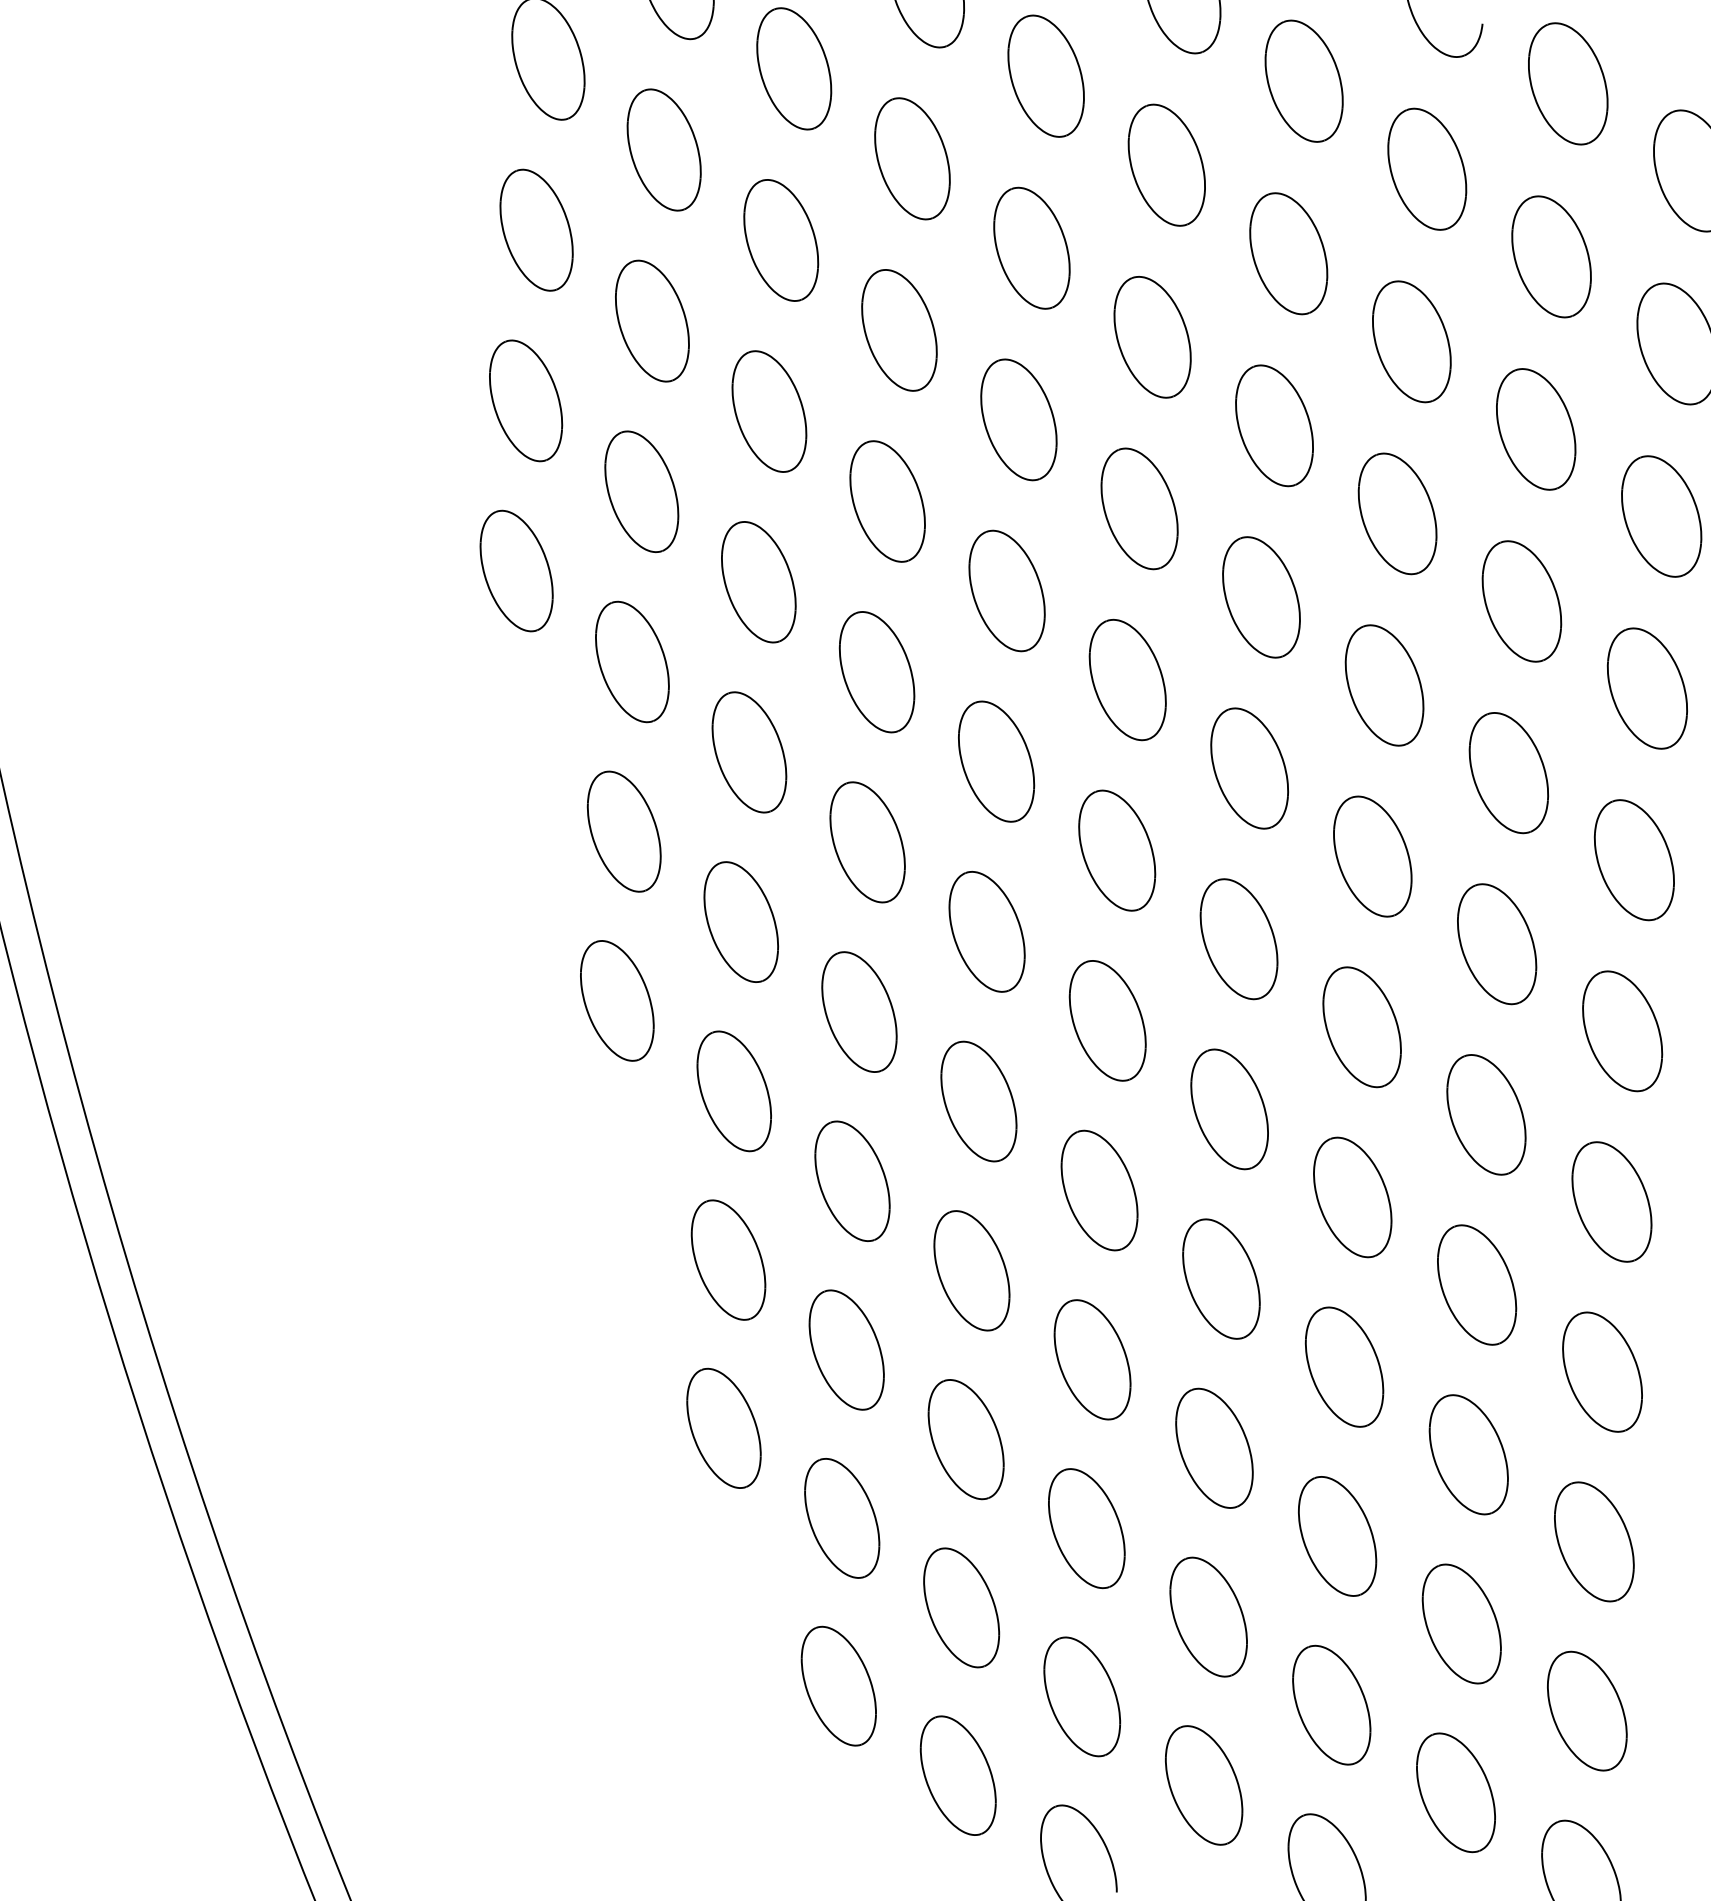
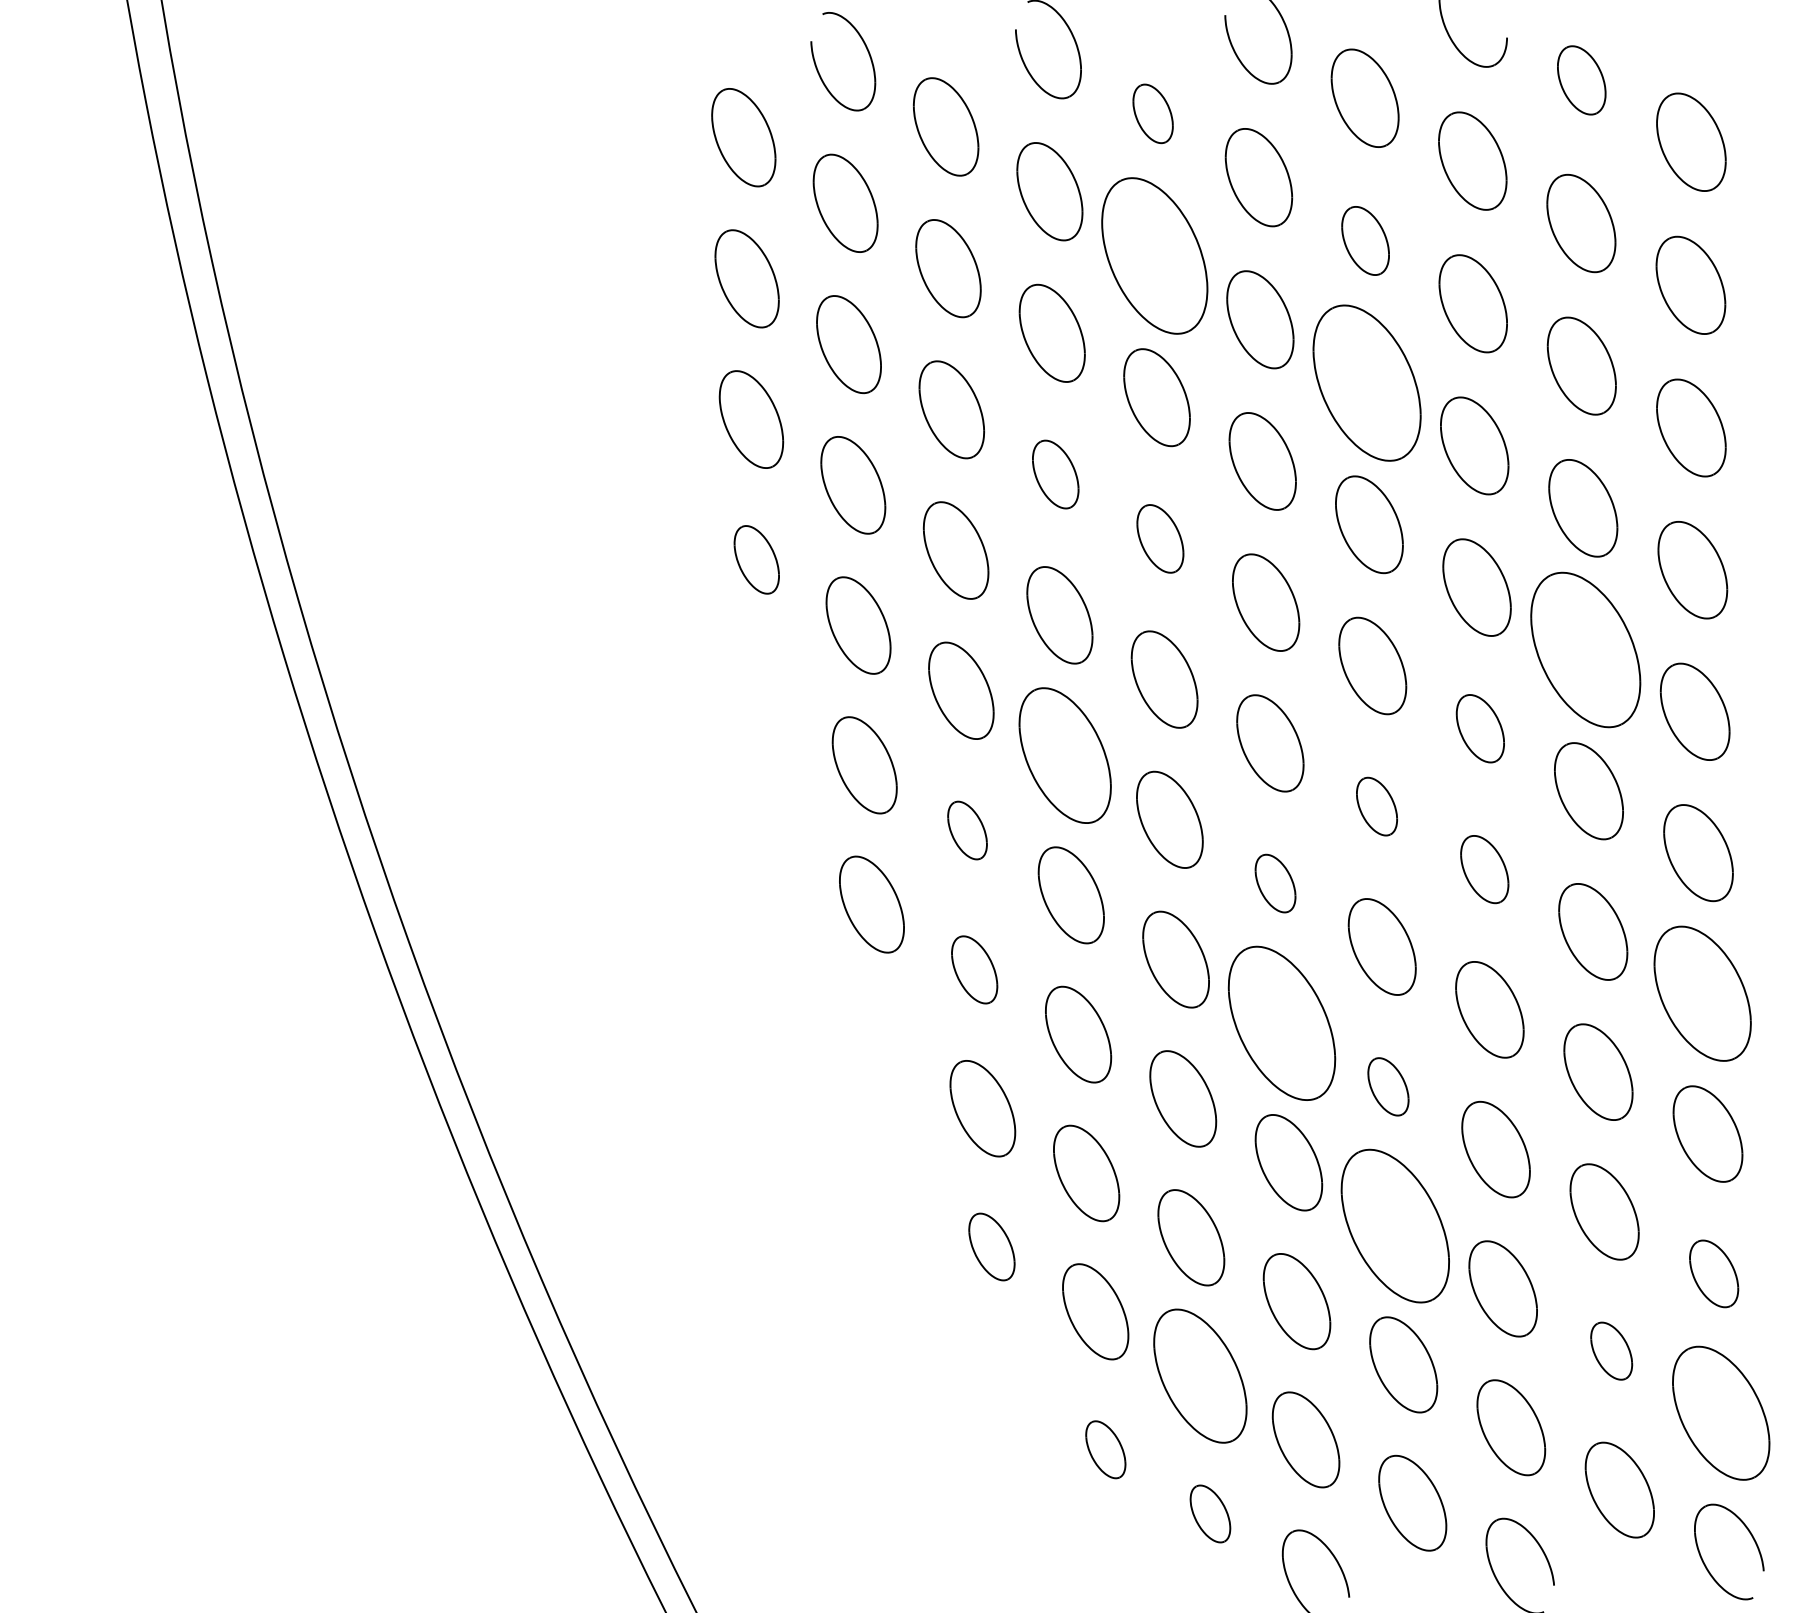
part: (1045, 75) -> (1152, 113), size x0.6
part: (1567, 83) -> (1581, 80), size x0.7
part: (1031, 247) -> (1154, 255), size x1.6
part: (1288, 253) -> (1365, 240), size x0.7
part: (1273, 425) -> (1366, 382), size x1.6
part: (887, 501) -> (1055, 474), size x0.7
part: (516, 570) -> (756, 559), size x0.7
part: (1007, 590) -> (1160, 538), size x0.7
part: (1508, 772) -> (1585, 649), size x1.6
part: (866, 842) -> (1064, 755), size x1.4
part: (1372, 856) -> (1480, 728), size x0.7
part: (741, 922) -> (967, 830), size x0.6
part: (1238, 938) -> (1376, 806), size x0.6
part: (1107, 1020) -> (1275, 883), size x0.6
part: (1361, 1027) -> (1484, 869), size x0.7
part: (734, 1090) -> (974, 969), size x0.7
part: (1099, 1190) -> (1281, 1023), size x1.6
part: (1611, 1201) -> (1702, 993), size x1.4
part: (1221, 1278) -> (1388, 1086), size x0.6
part: (723, 1427) -> (991, 1246), size x0.7
part: (1214, 1447) -> (1395, 1225), size x1.6
part: (1593, 1541) -> (1713, 1273), size x0.7
part: (961, 1607) -> (1200, 1375), size x1.4
part: (1461, 1623) -> (1611, 1350), size x0.6
part: (838, 1685) -> (1105, 1449), size x0.6
part: (1587, 1710) -> (1721, 1412), size x1.4
part: (958, 1775) -> (1210, 1513), size x0.6

